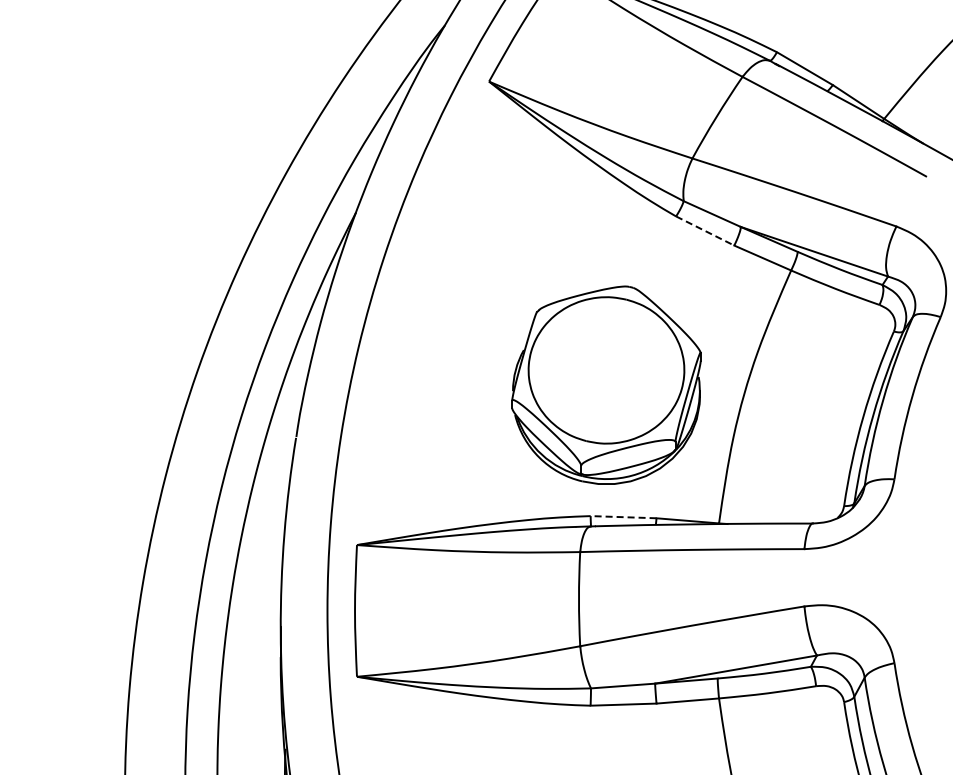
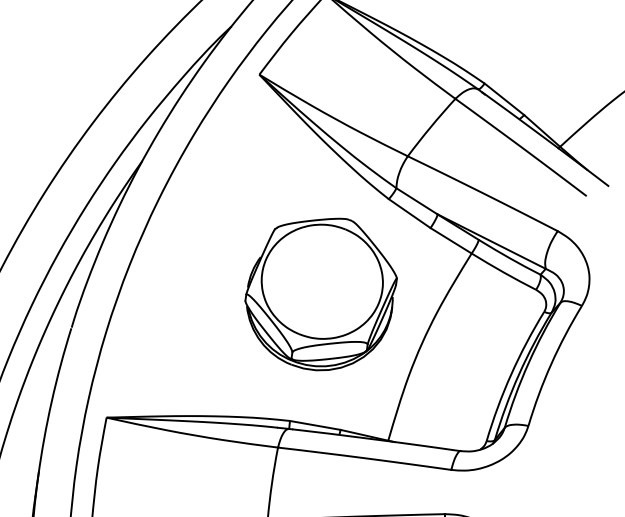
line: (705, 231) -> (409, 214), dashed -> solid
part: (606, 384) -> (320, 292), moved
line: (623, 517) -> (315, 425), dashed -> solid

